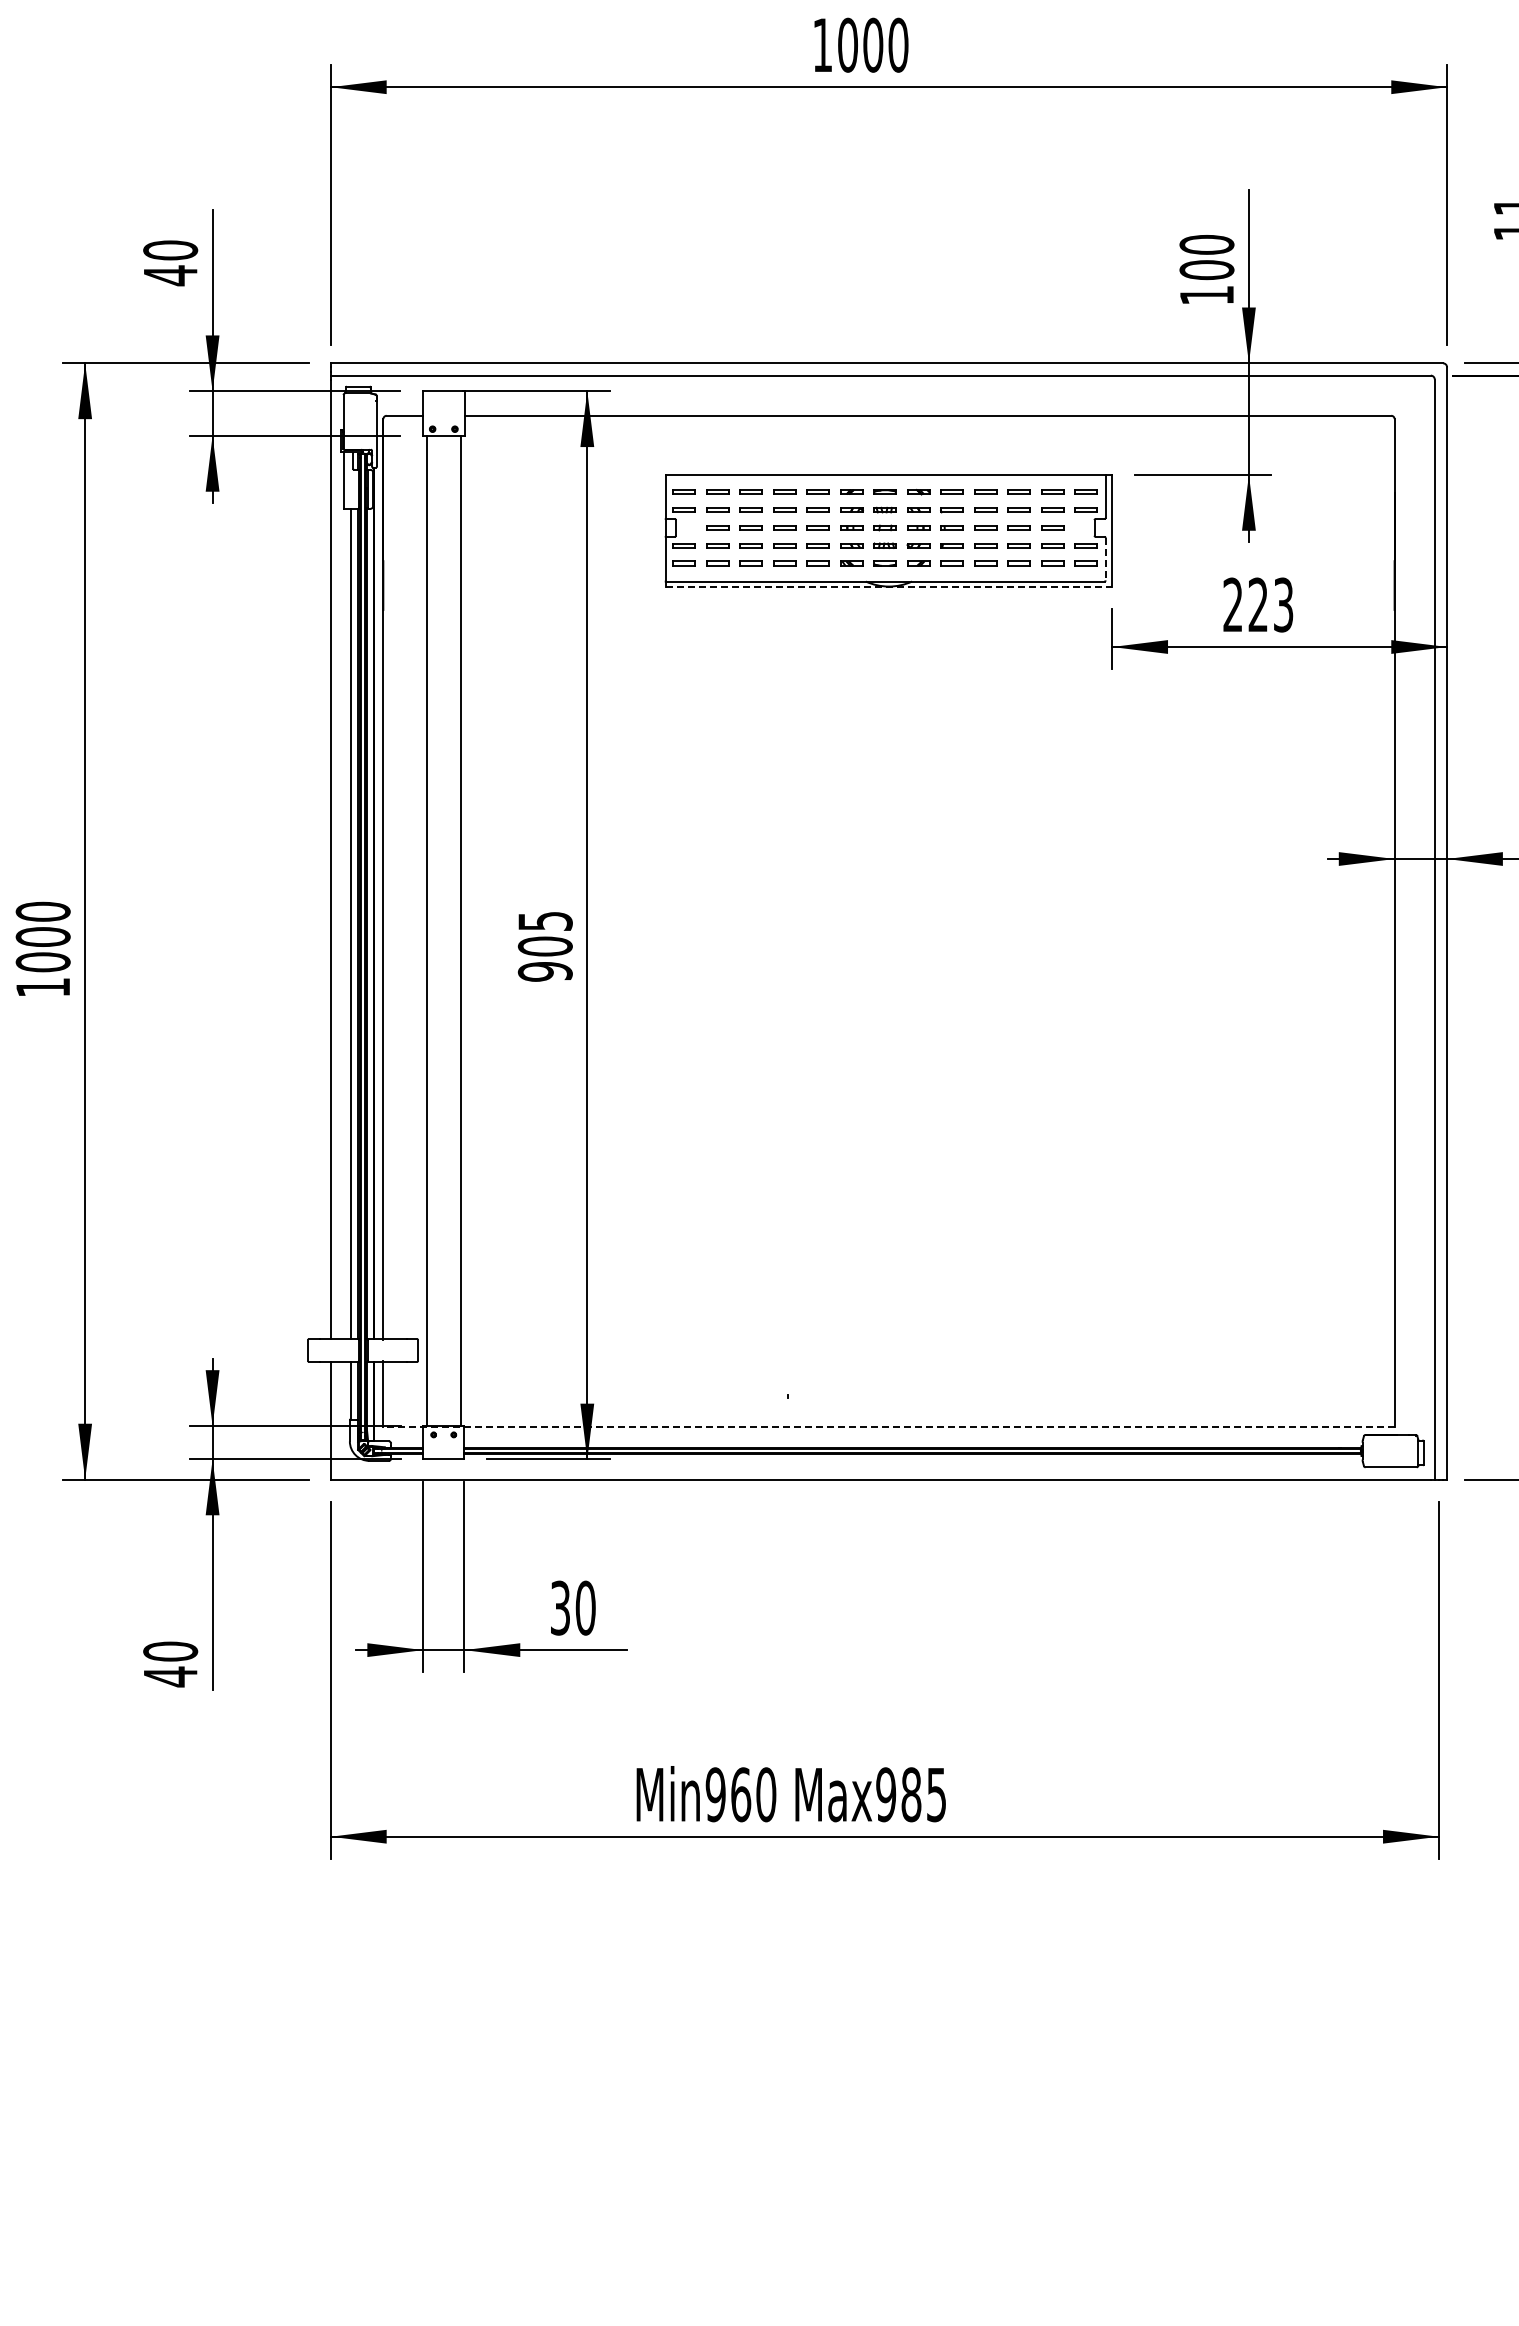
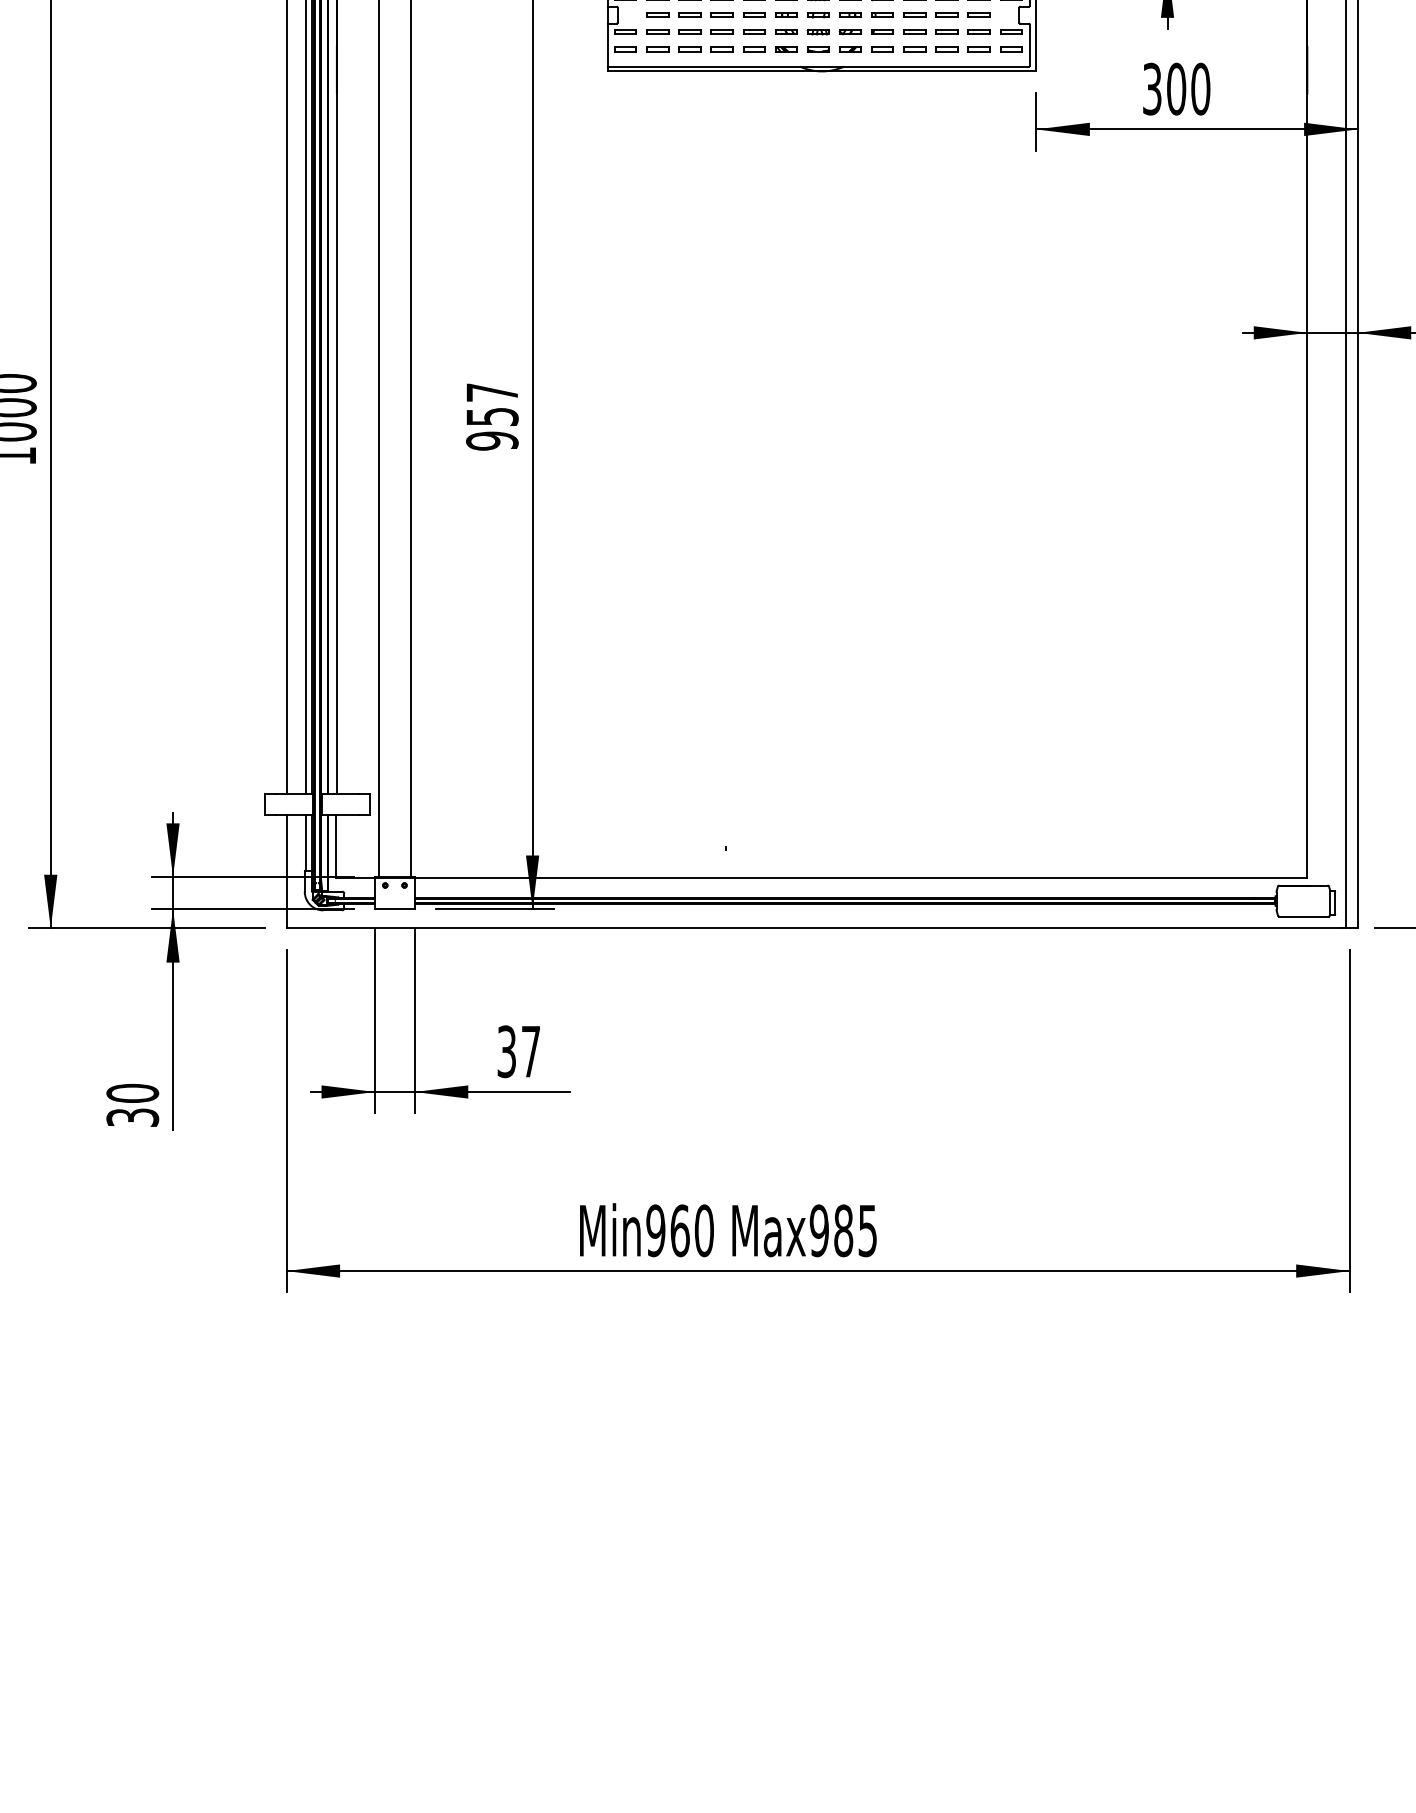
line: (1105, 559) -> (1029, 45), dashed -> solid
line: (889, 586) -> (822, 71), dashed -> solid
text: (1258, 604) -> (1176, 88), 223 -> 300
text: (544, 934) -> (491, 405), 905 -> 957
line: (888, 1426) -> (821, 877), dashed -> solid
text: (585, 1607) -> (530, 1051), 30 -> 37
text: (170, 1676) -> (132, 1117), 40 -> 30

